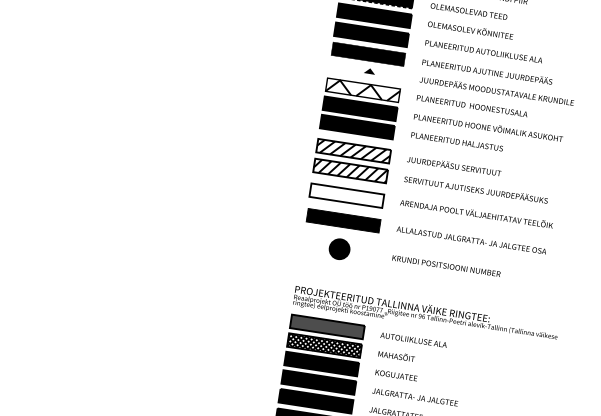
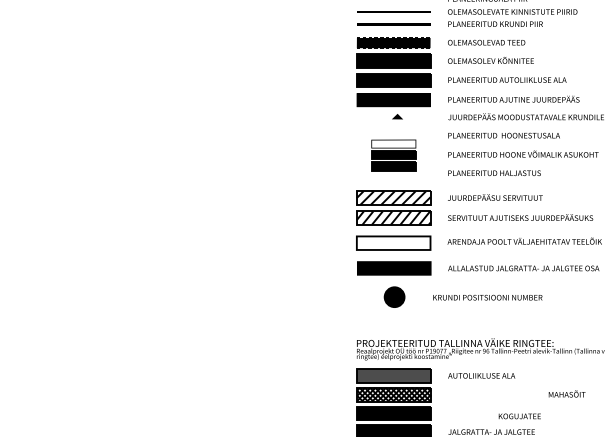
part: (359, 109) -> (393, 155), size x0.6
text: (446, 265) -> (487, 297), moved
text: (396, 355) -> (566, 393), moved
text: (396, 375) -> (519, 416), moved

